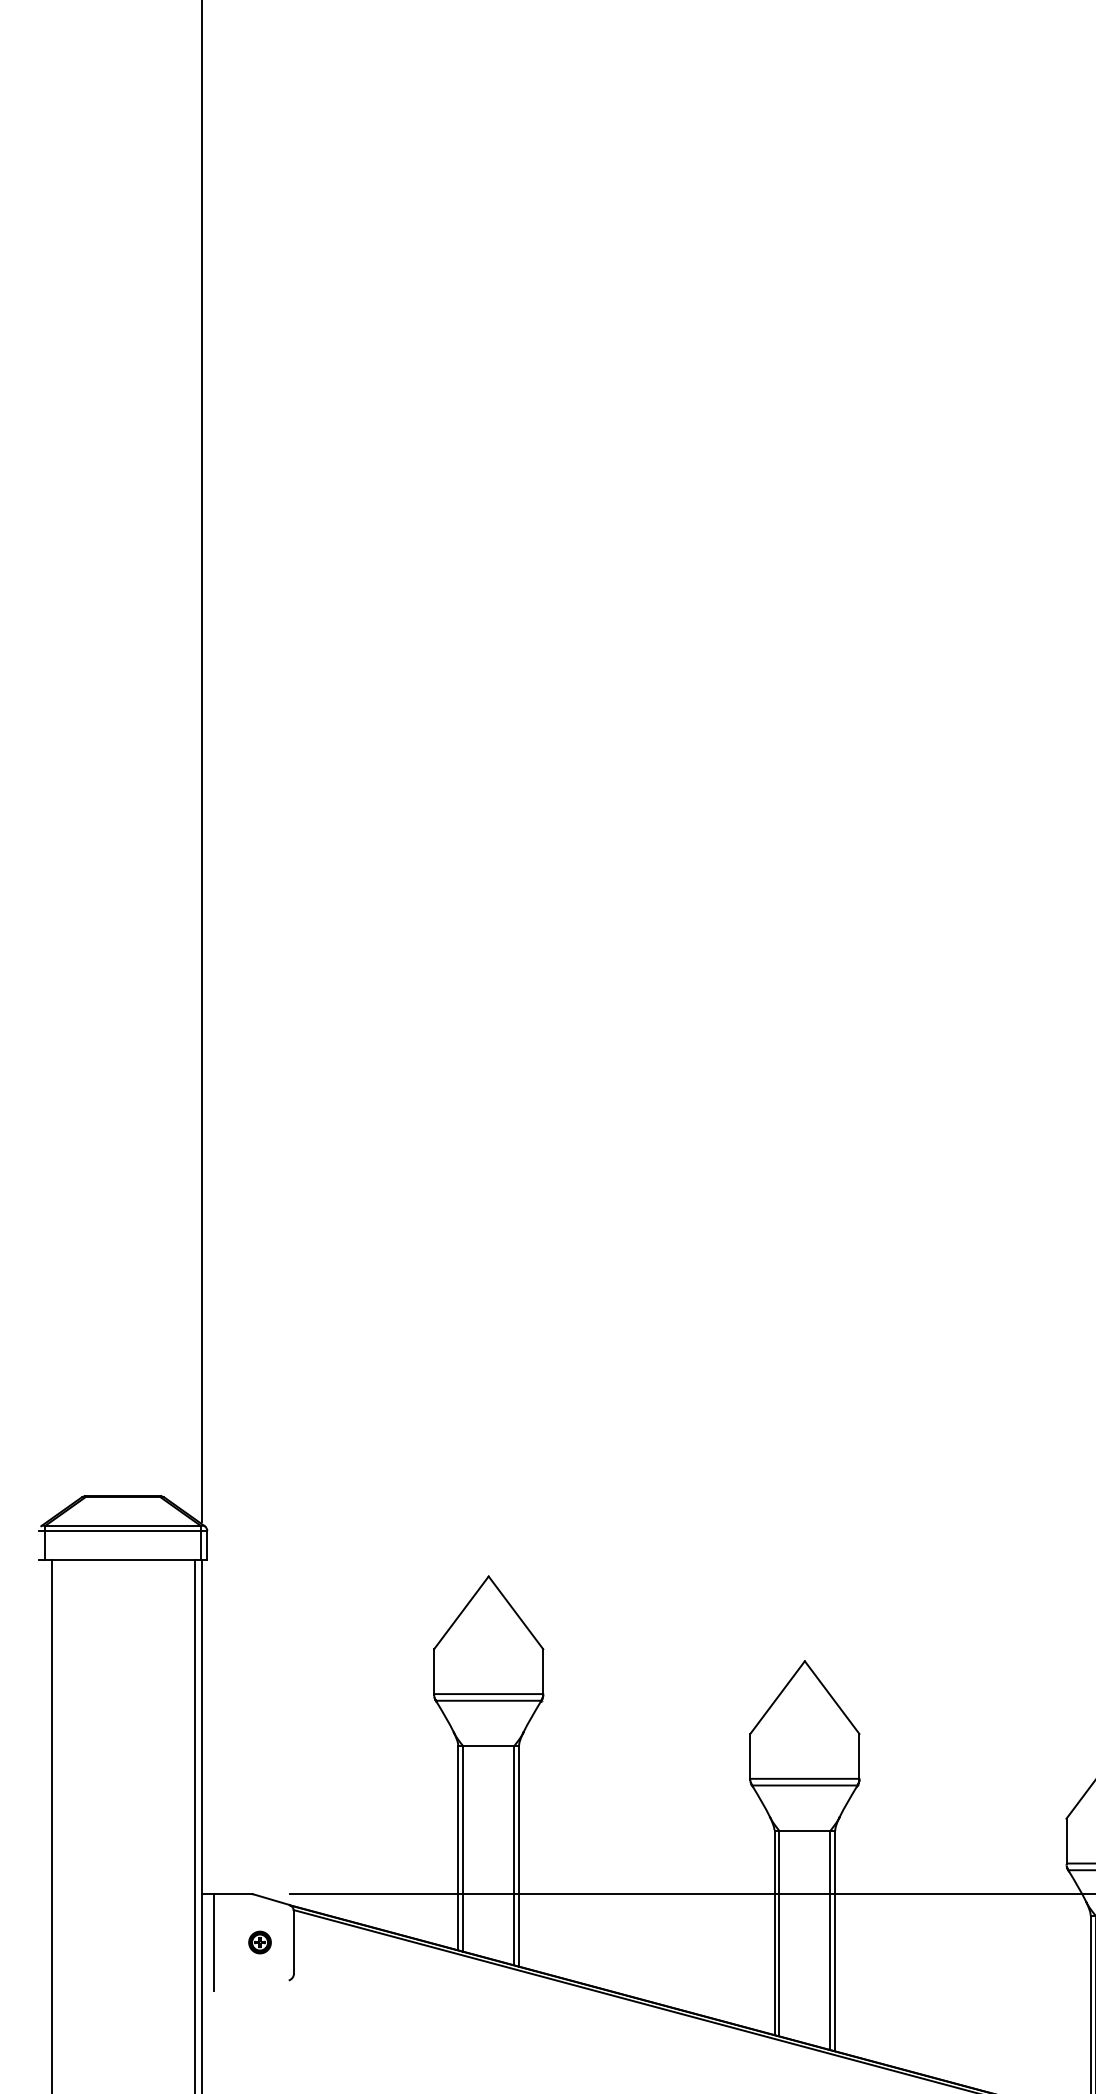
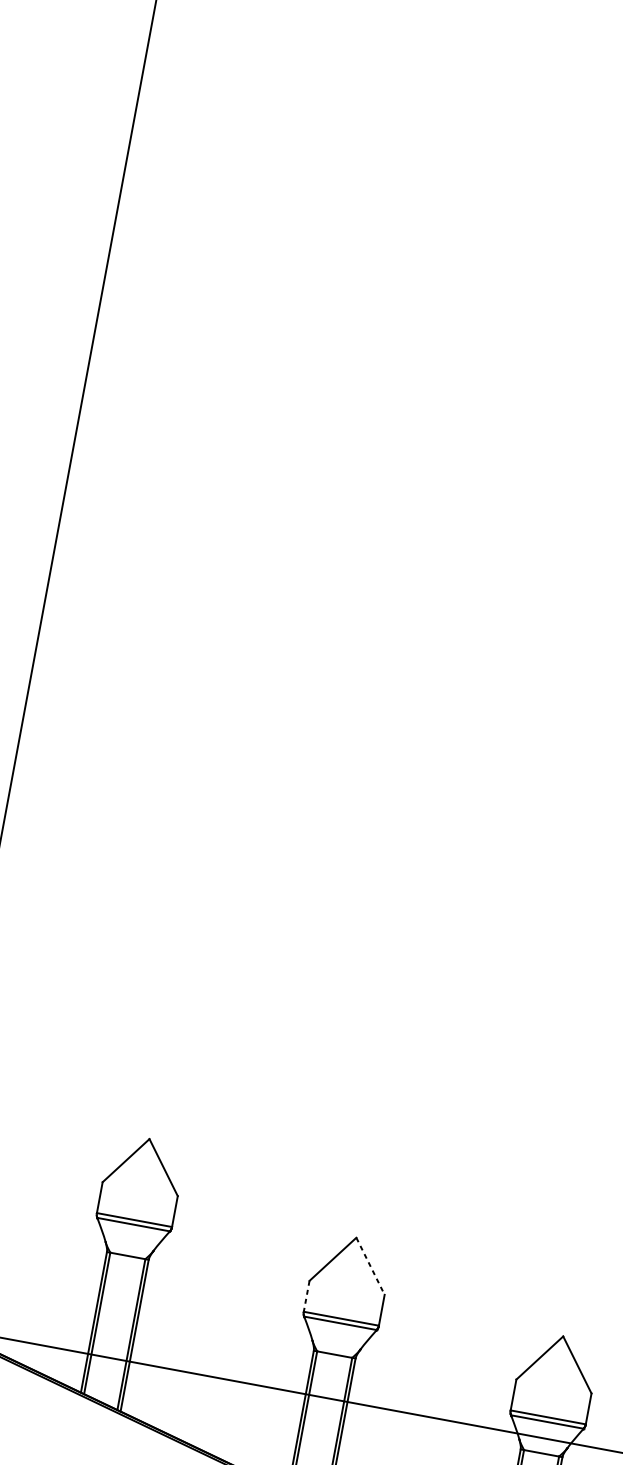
line: (832, 1698) -> (370, 1266), solid -> dashed
line: (750, 1756) -> (306, 1296), solid -> dashed

